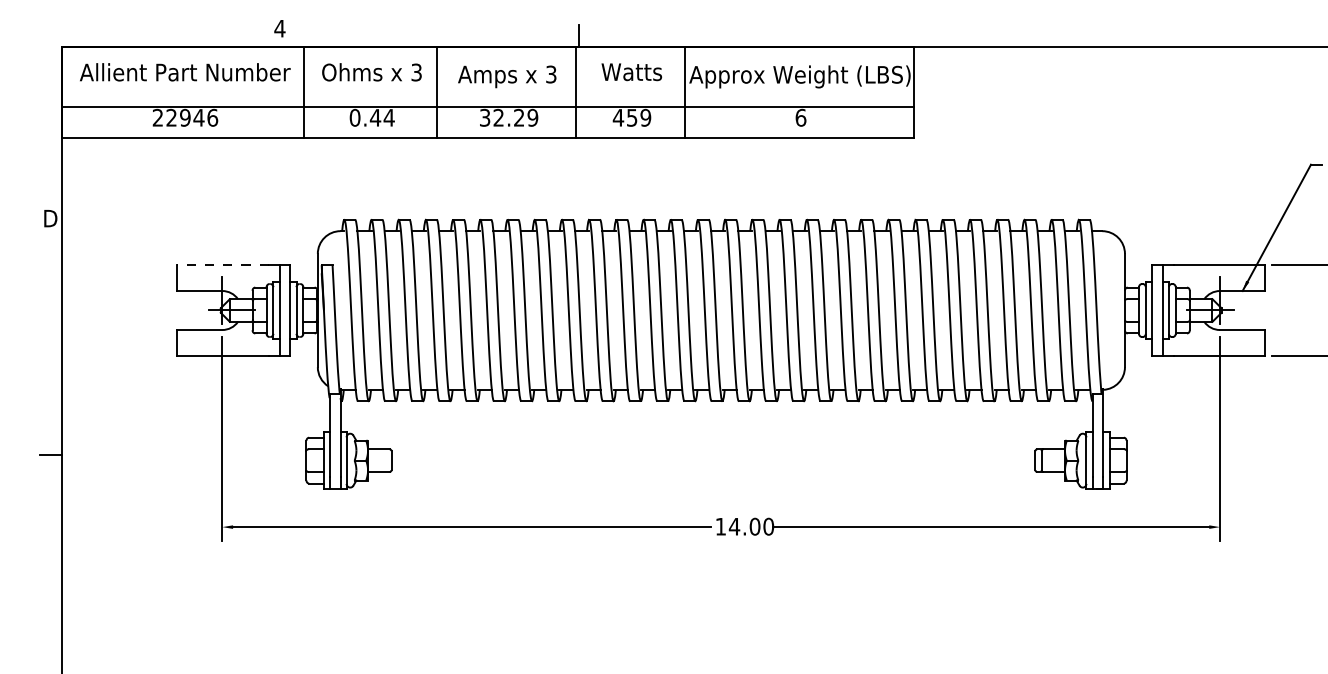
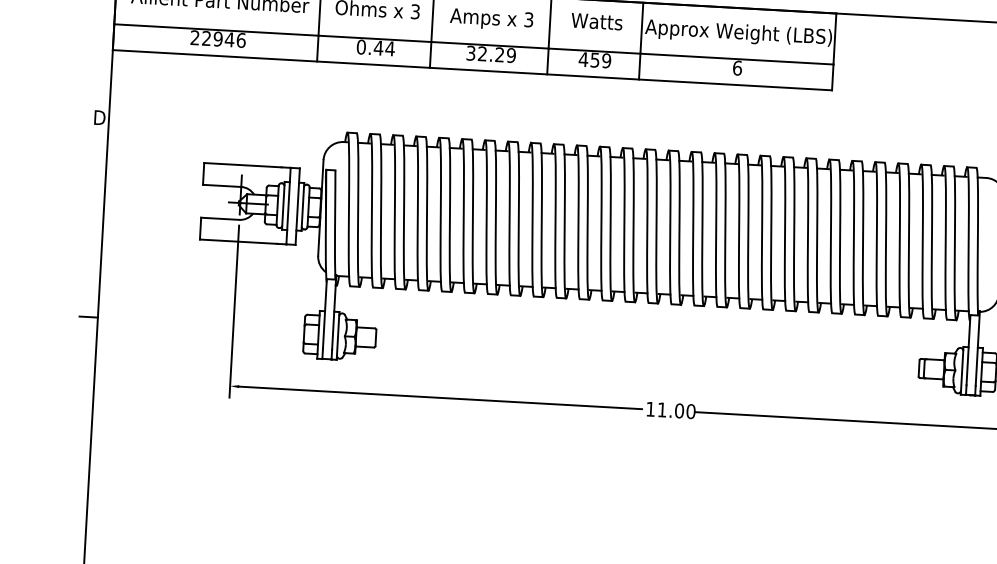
line: (222, 265) -> (242, 165), dashed -> solid
text: (734, 526) -> (662, 409), 14.00 -> 11.00

